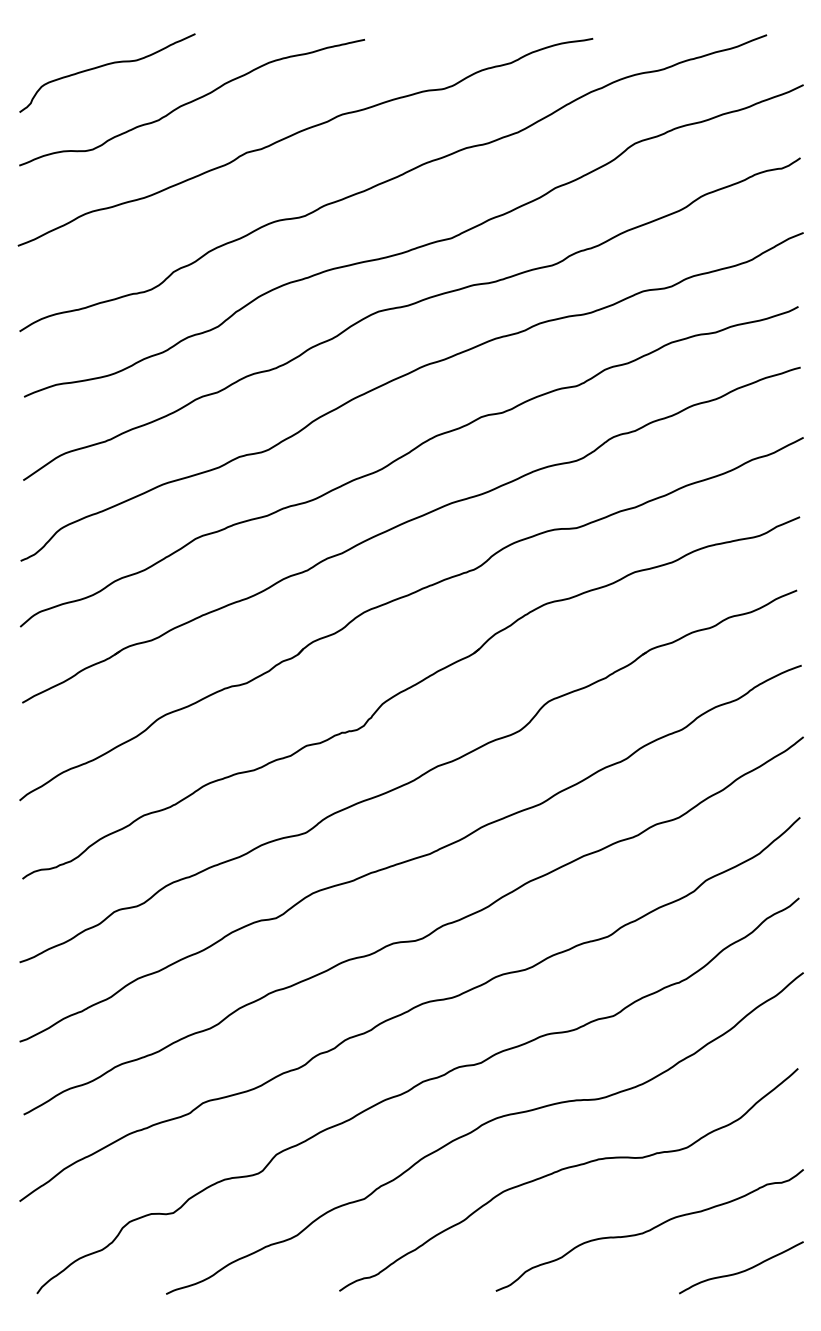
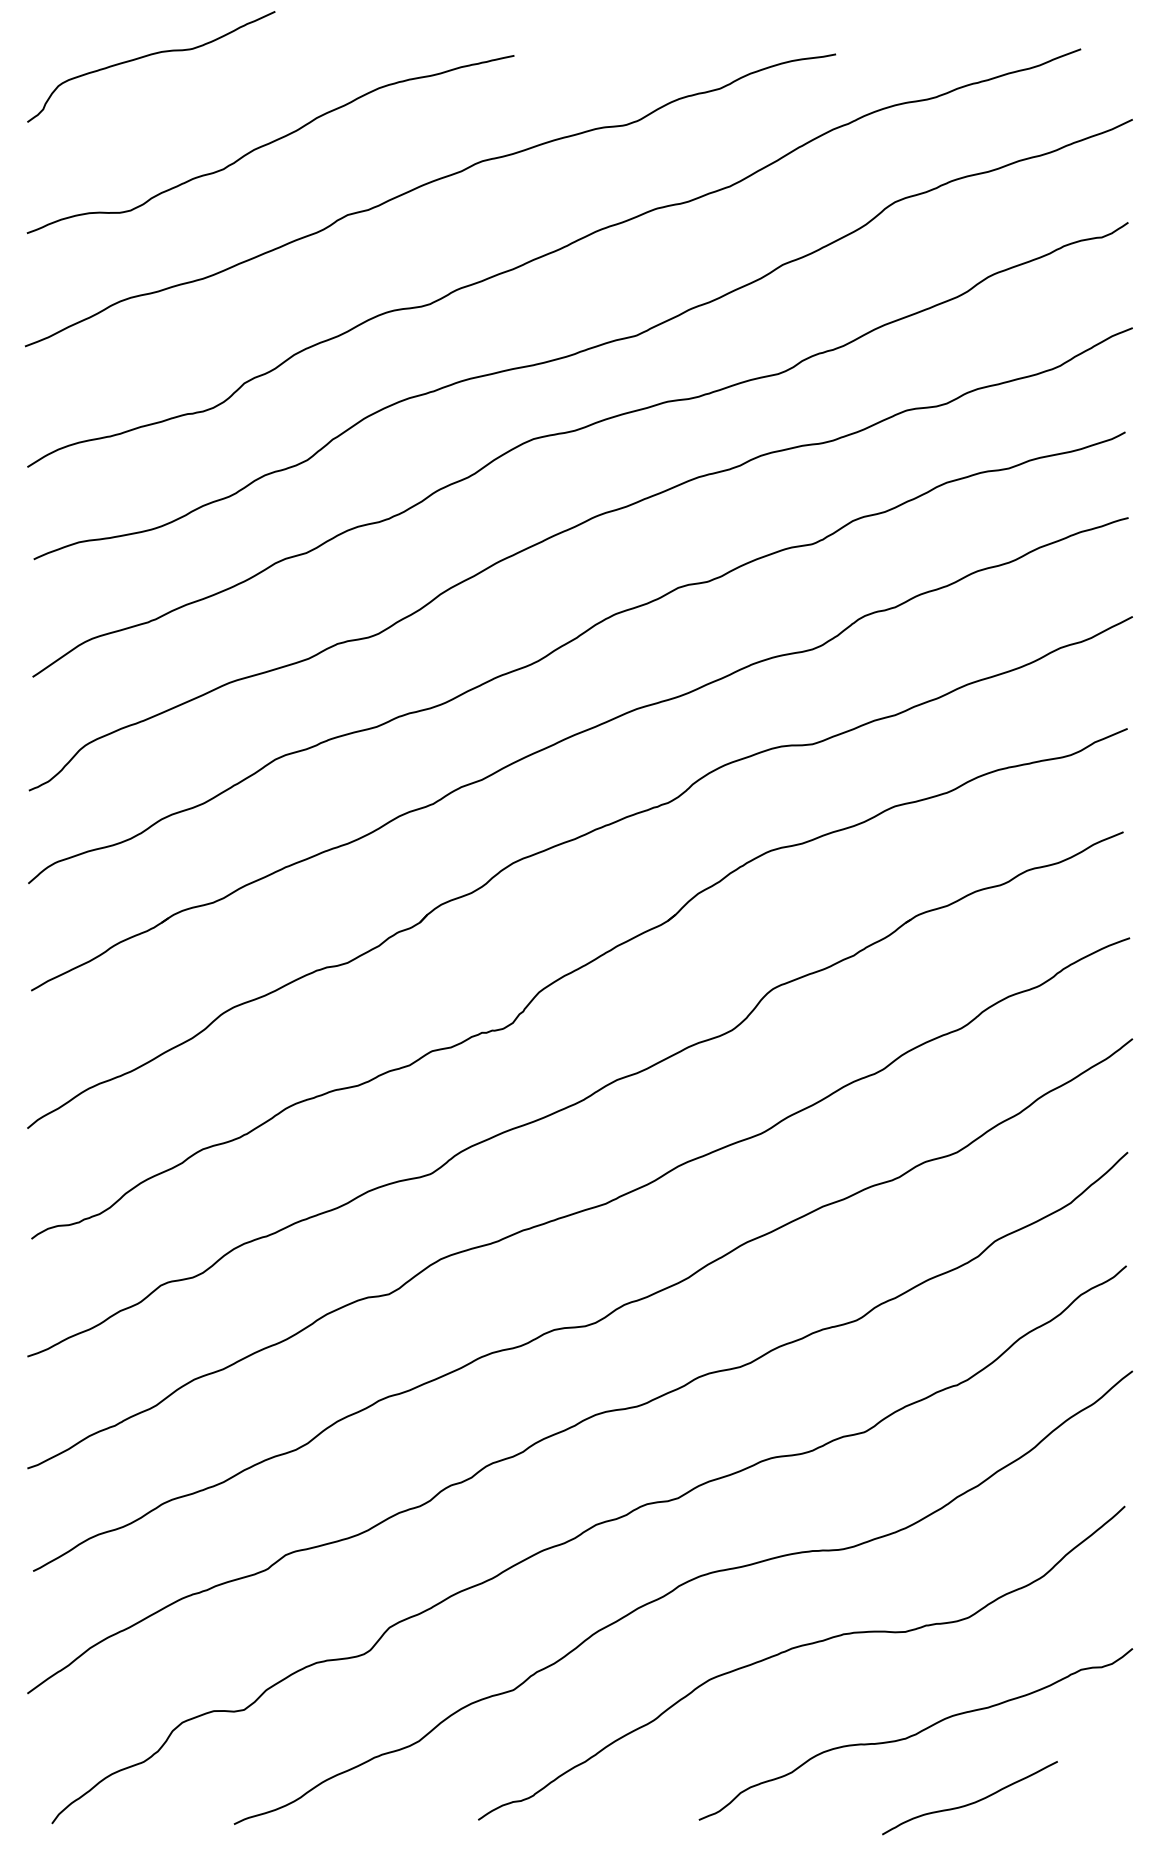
curve: (105, 65) -> (148, 56), moved
curve: (742, 1270) -> (971, 1802), moved

